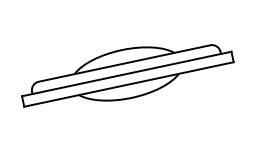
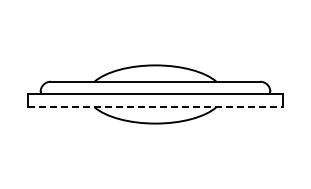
line: (129, 84) -> (155, 107), solid -> dashed

